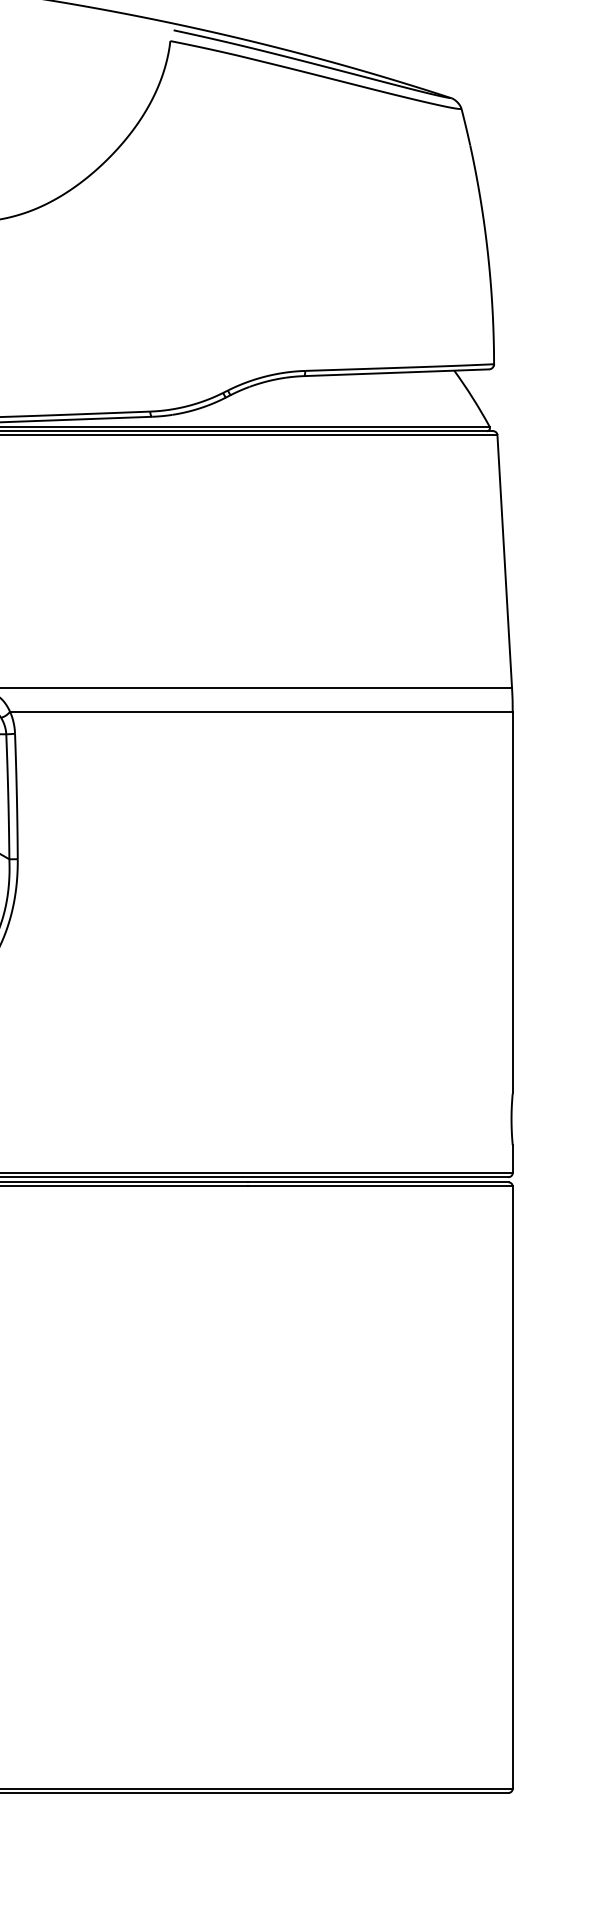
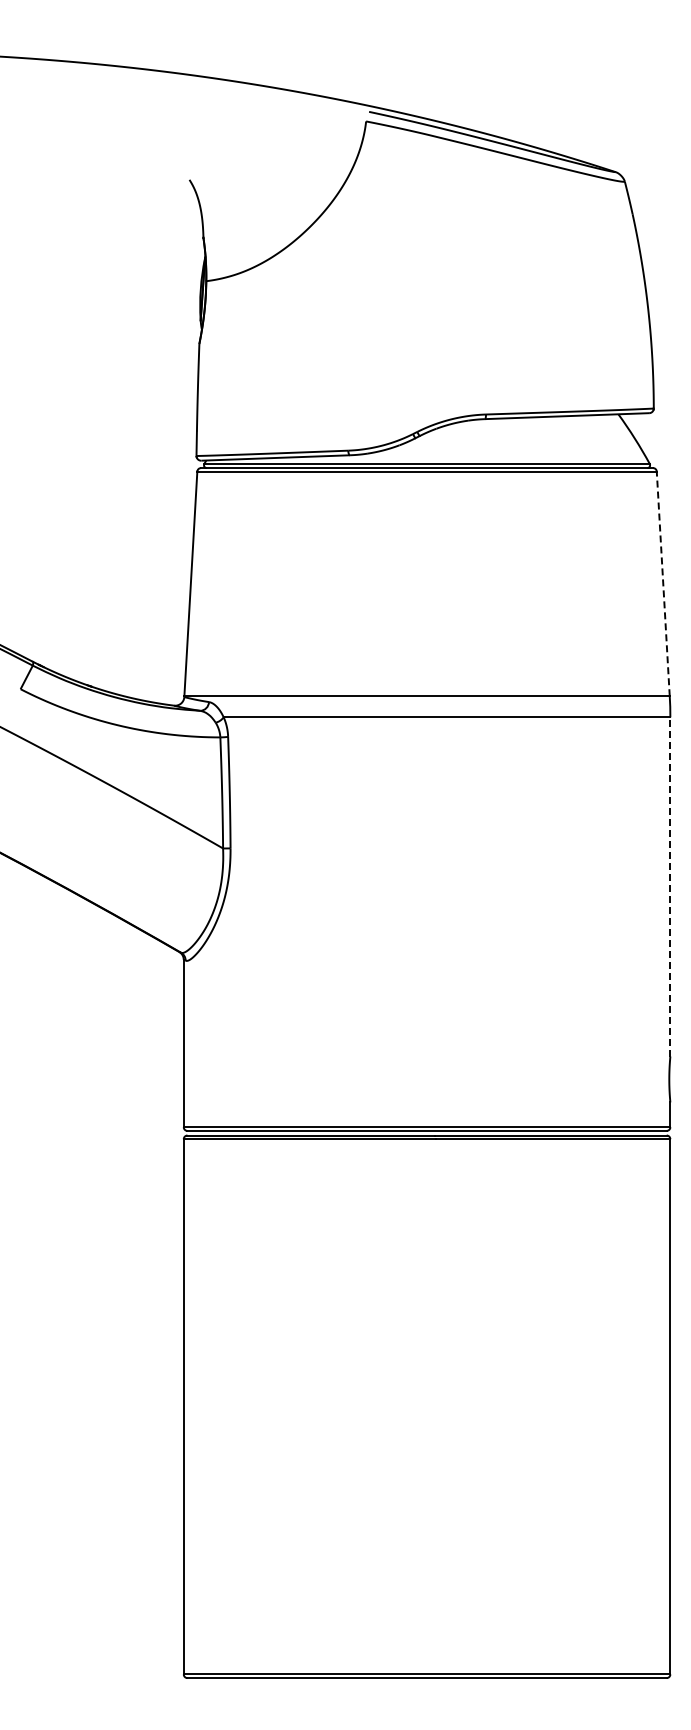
line: (505, 561) -> (663, 583), solid -> dashed
line: (512, 902) -> (670, 886), solid -> dashed

